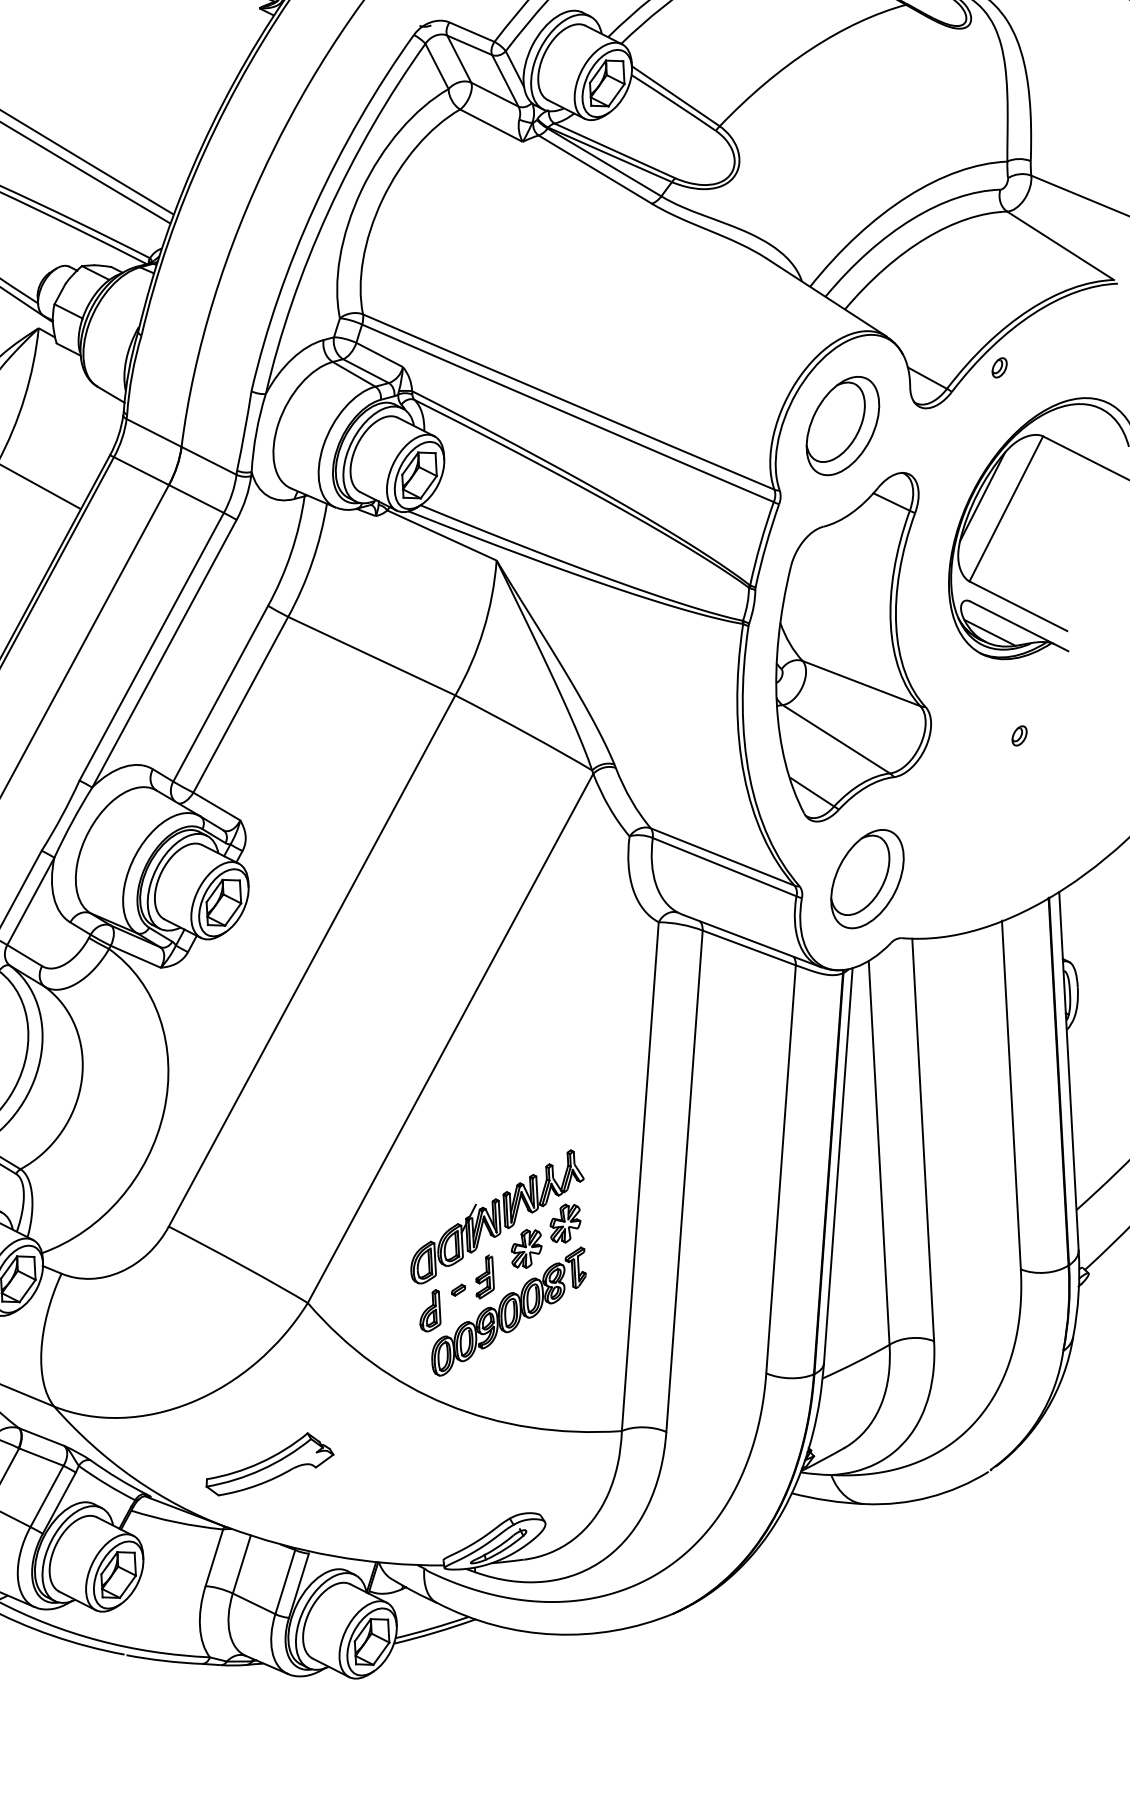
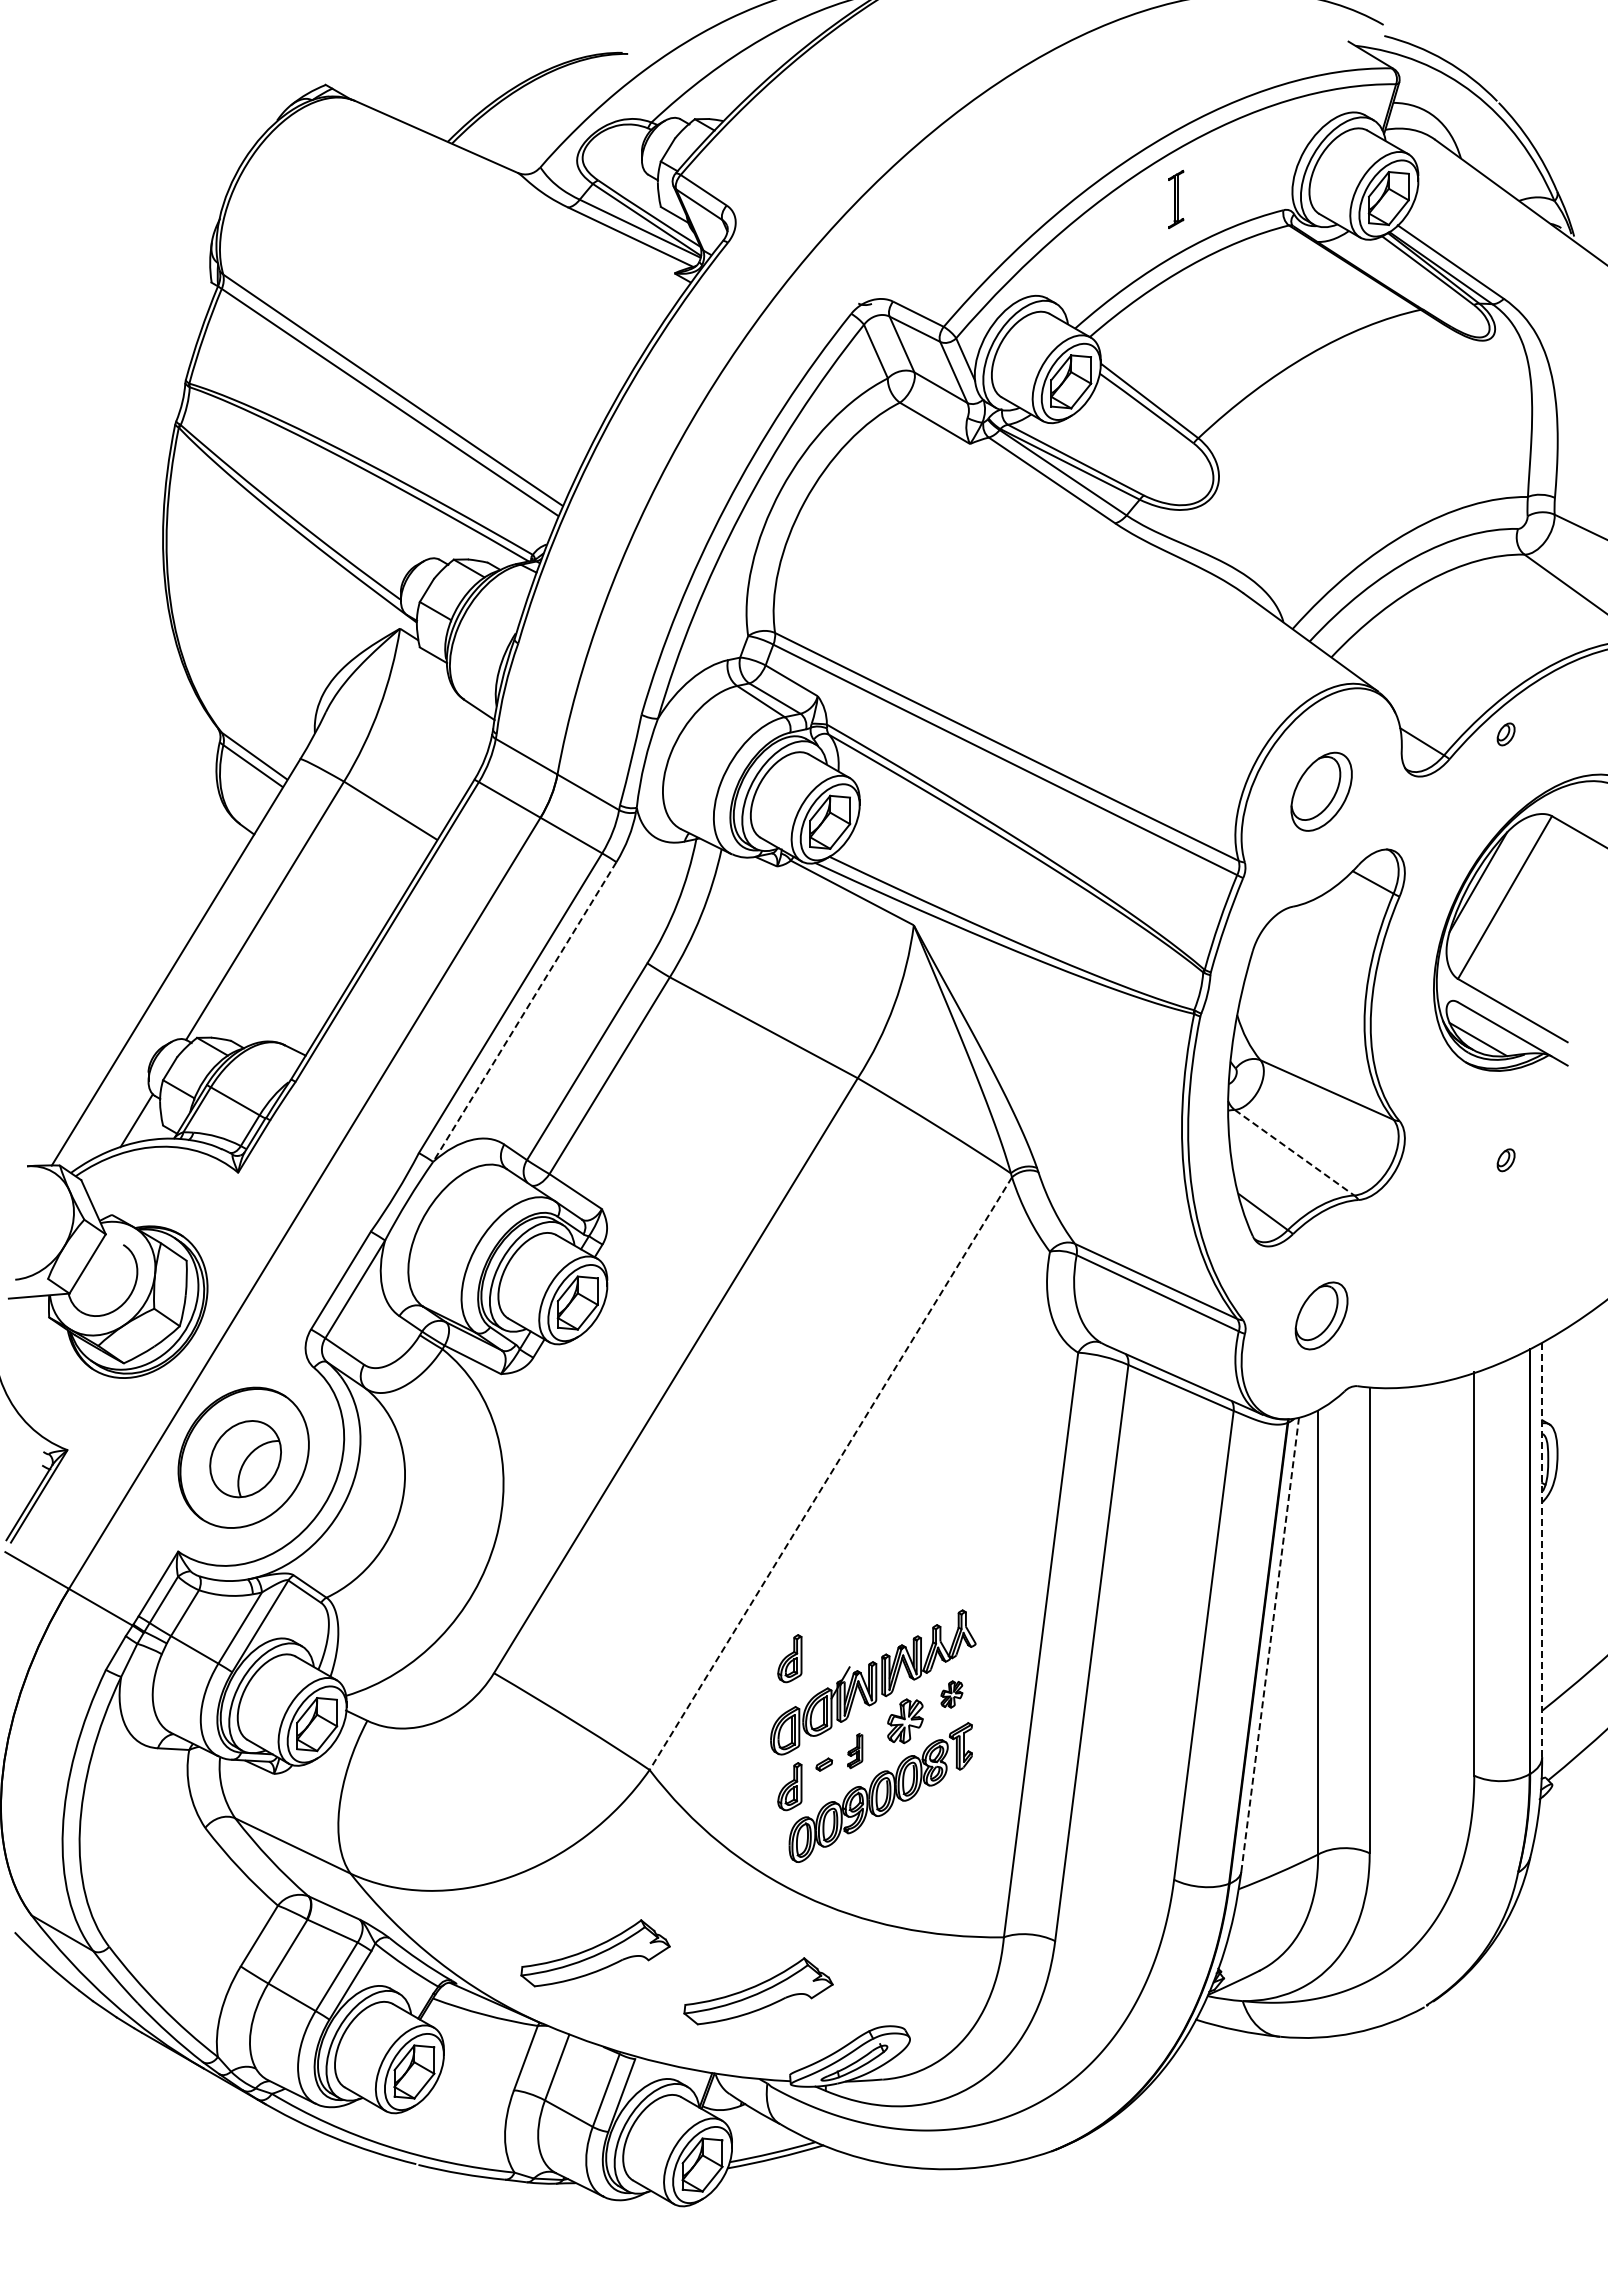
part: (842, 425) -> (1321, 791), size x0.7
line: (164, 654) -> (524, 1012), solid -> dashed
line: (836, 739) -> (1294, 1153), solid -> dashed
part: (867, 878) -> (1321, 1315), size x0.6
line: (450, 1039) -> (830, 1474), solid -> dashed
line: (1069, 1070) -> (1542, 1549), solid -> dashed
line: (838, 1165) -> (1270, 1644), solid -> dashed
part: (423, 1200) -> (789, 1658), added
part: (565, 1223) -> (951, 1694), size x0.6
part: (484, 1276) -> (855, 1750), size x0.7
part: (412, 1489) -> (758, 1991), added

